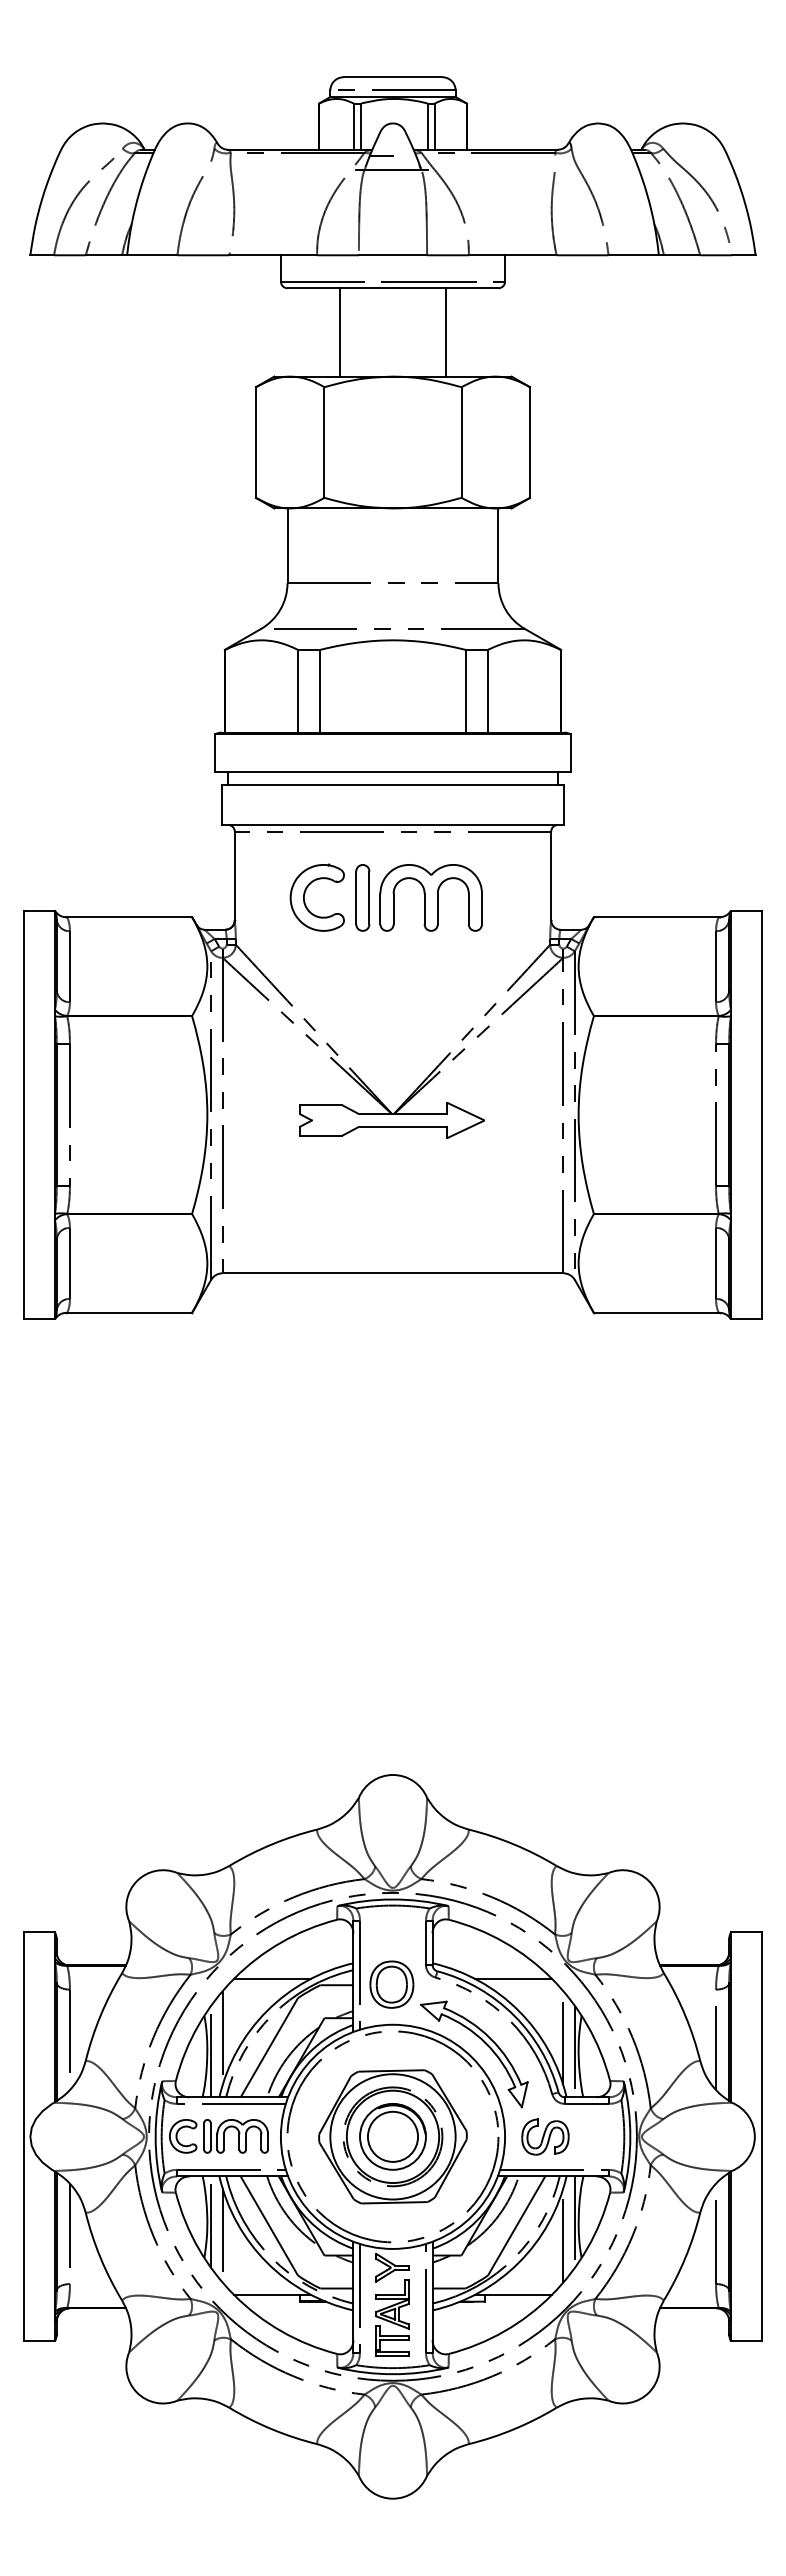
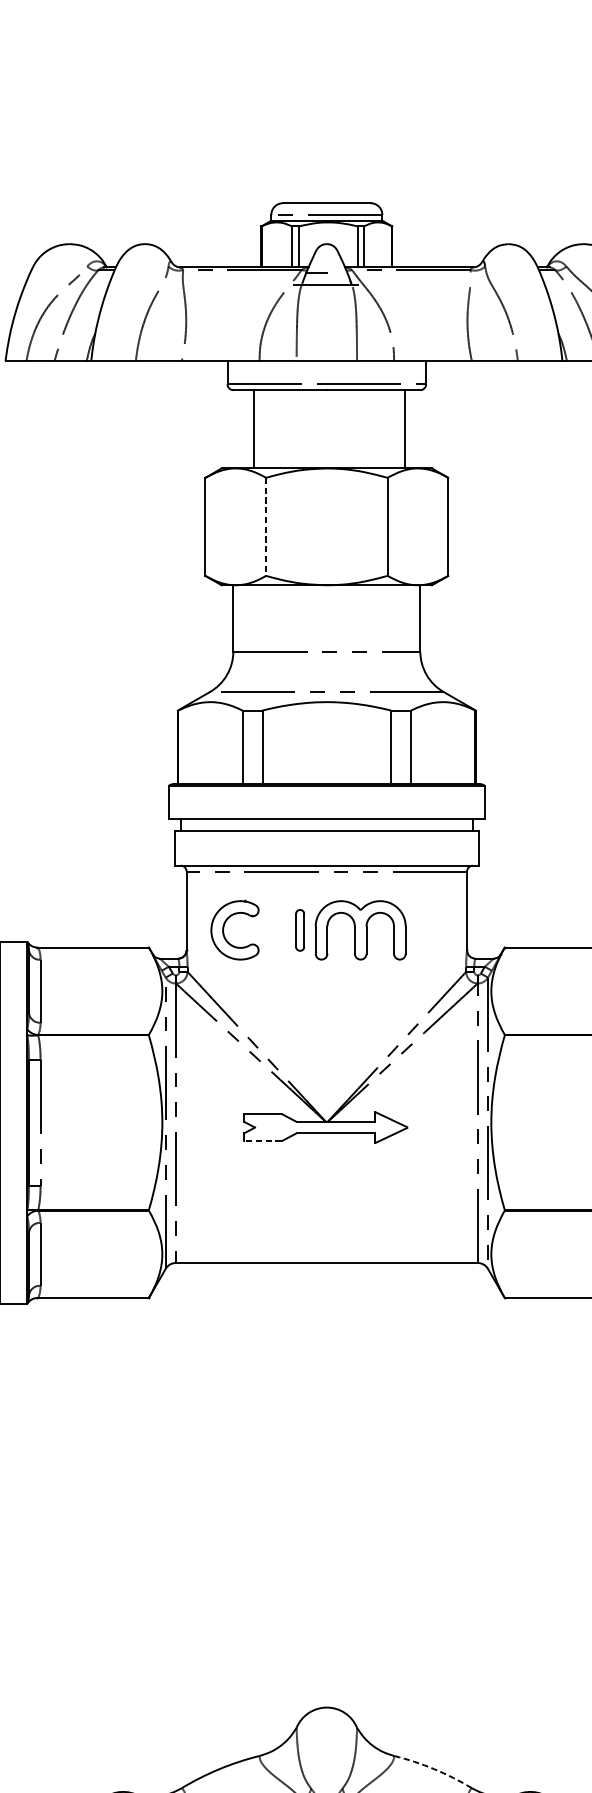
line: (340, 332) -> (253, 429), moved
line: (445, 332) -> (405, 429), moved
line: (324, 443) -> (266, 527), solid -> dashed
part: (305, 894) -> (224, 927), moved
part: (362, 897) -> (299, 930), size x0.7
line: (320, 1135) -> (262, 1140), solid -> dashed
arc: (514, 1844) -> (434, 1769), solid -> dashed

